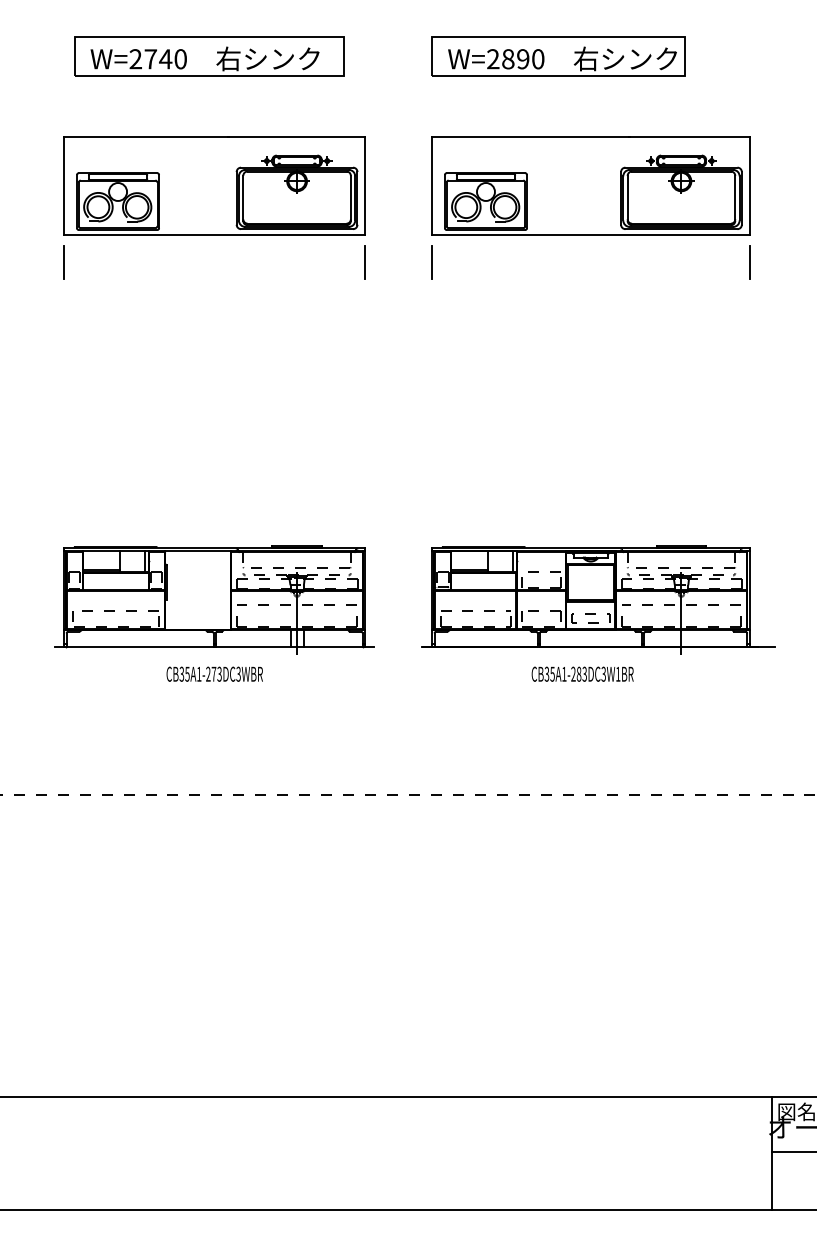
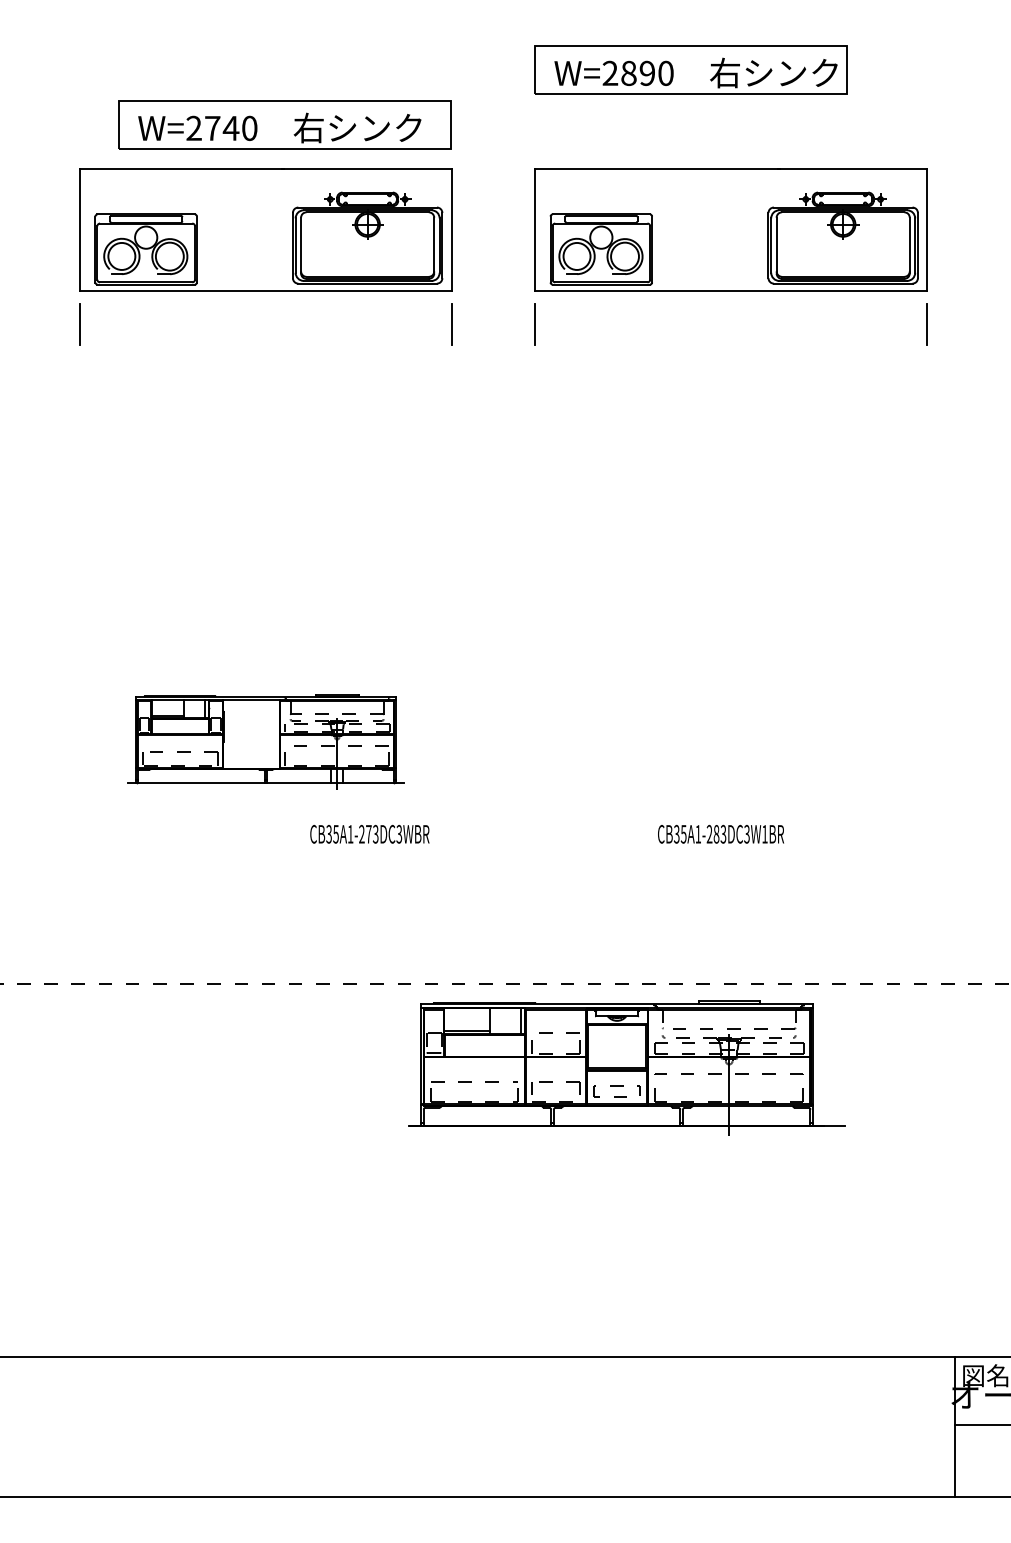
part: (208, 56) -> (284, 124), moved
part: (214, 599) -> (265, 741), size x0.7
part: (598, 599) -> (626, 1067), moved
text: (214, 673) -> (369, 833), moved

